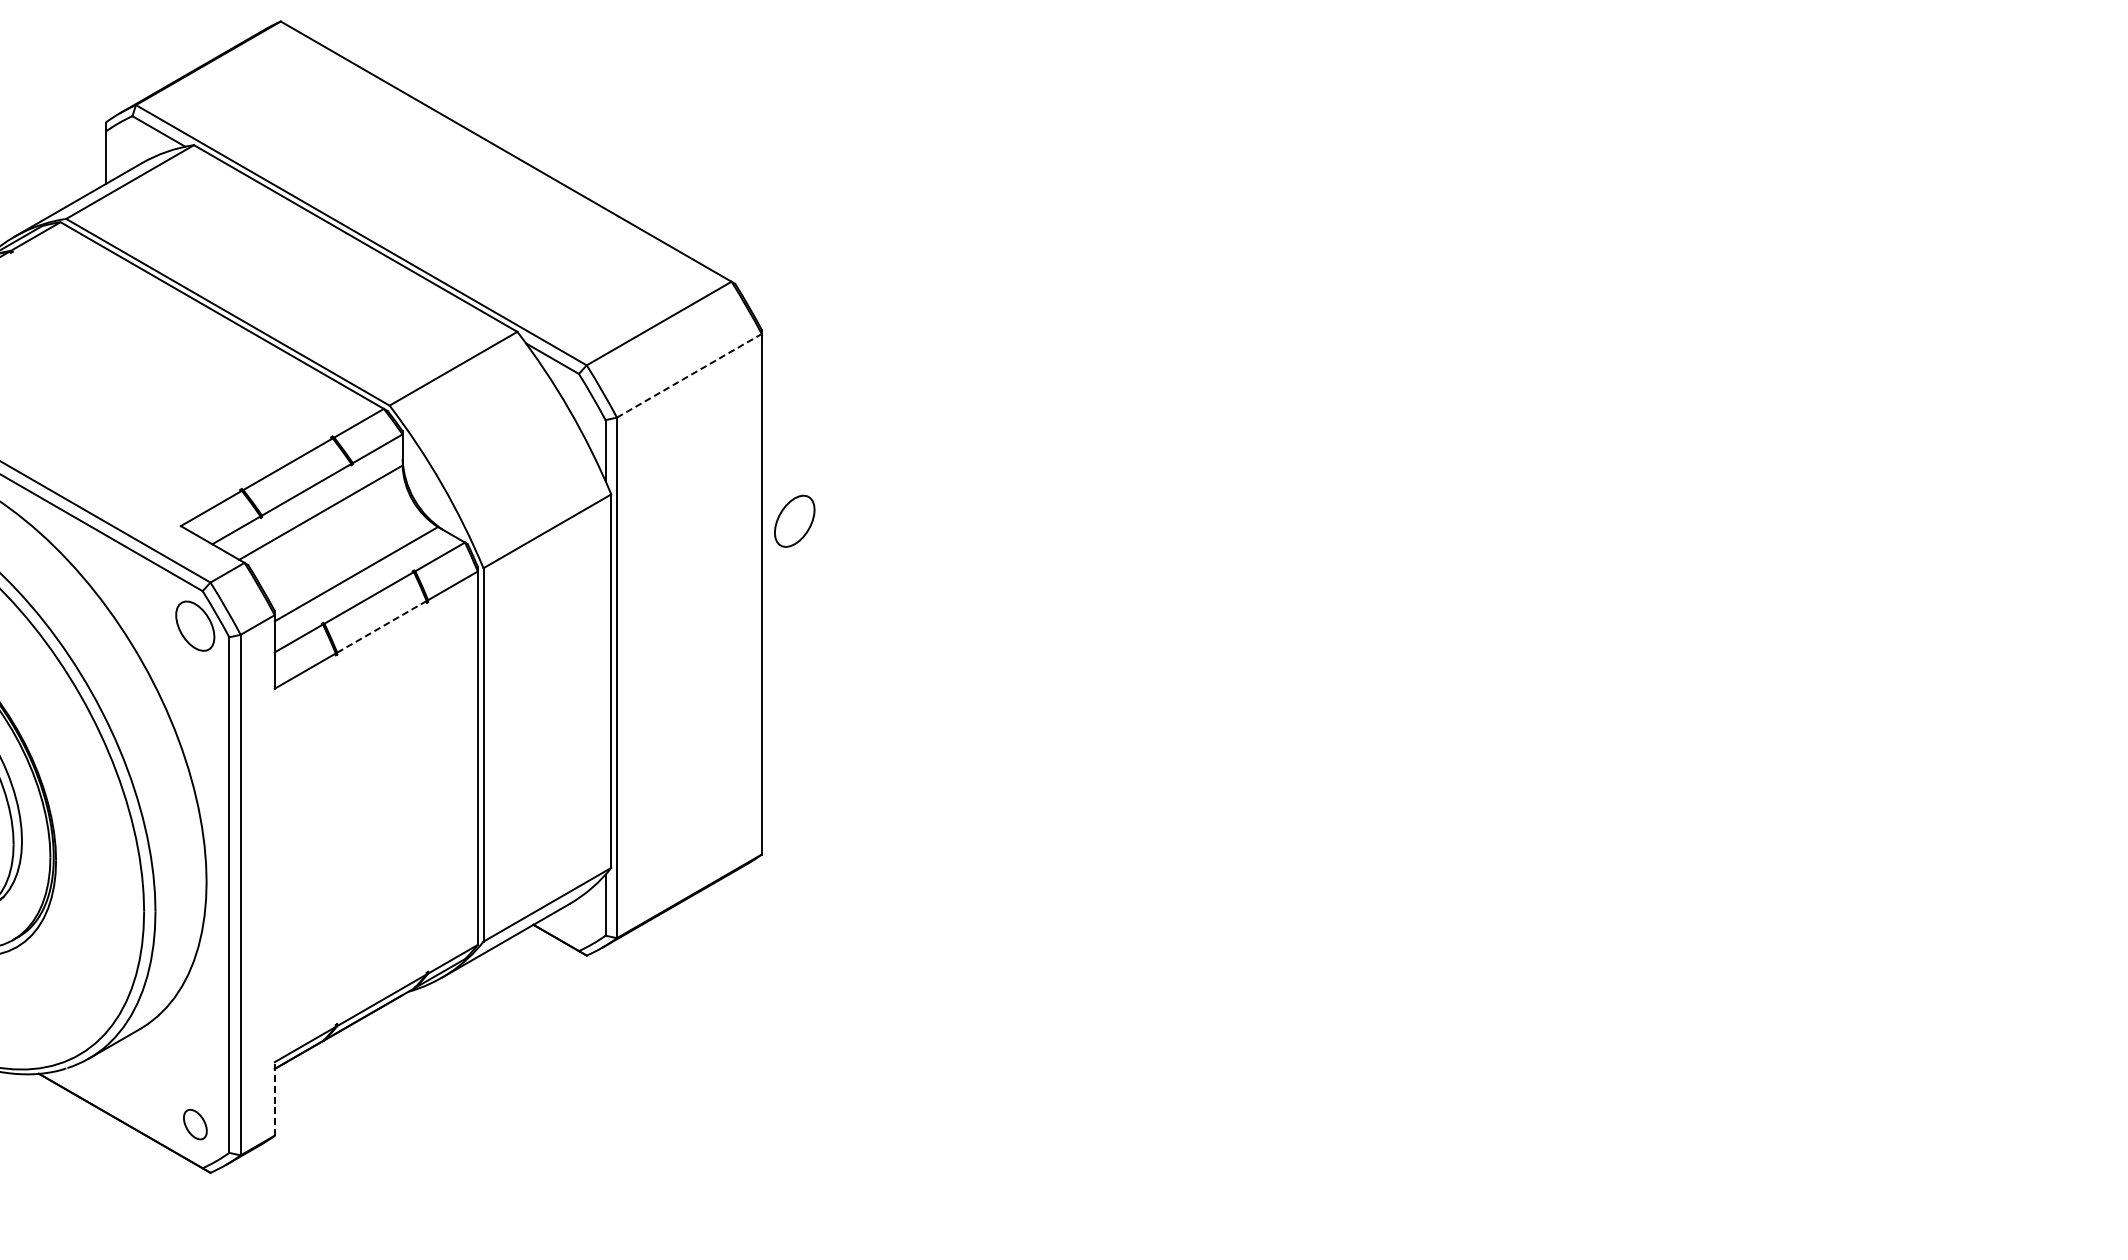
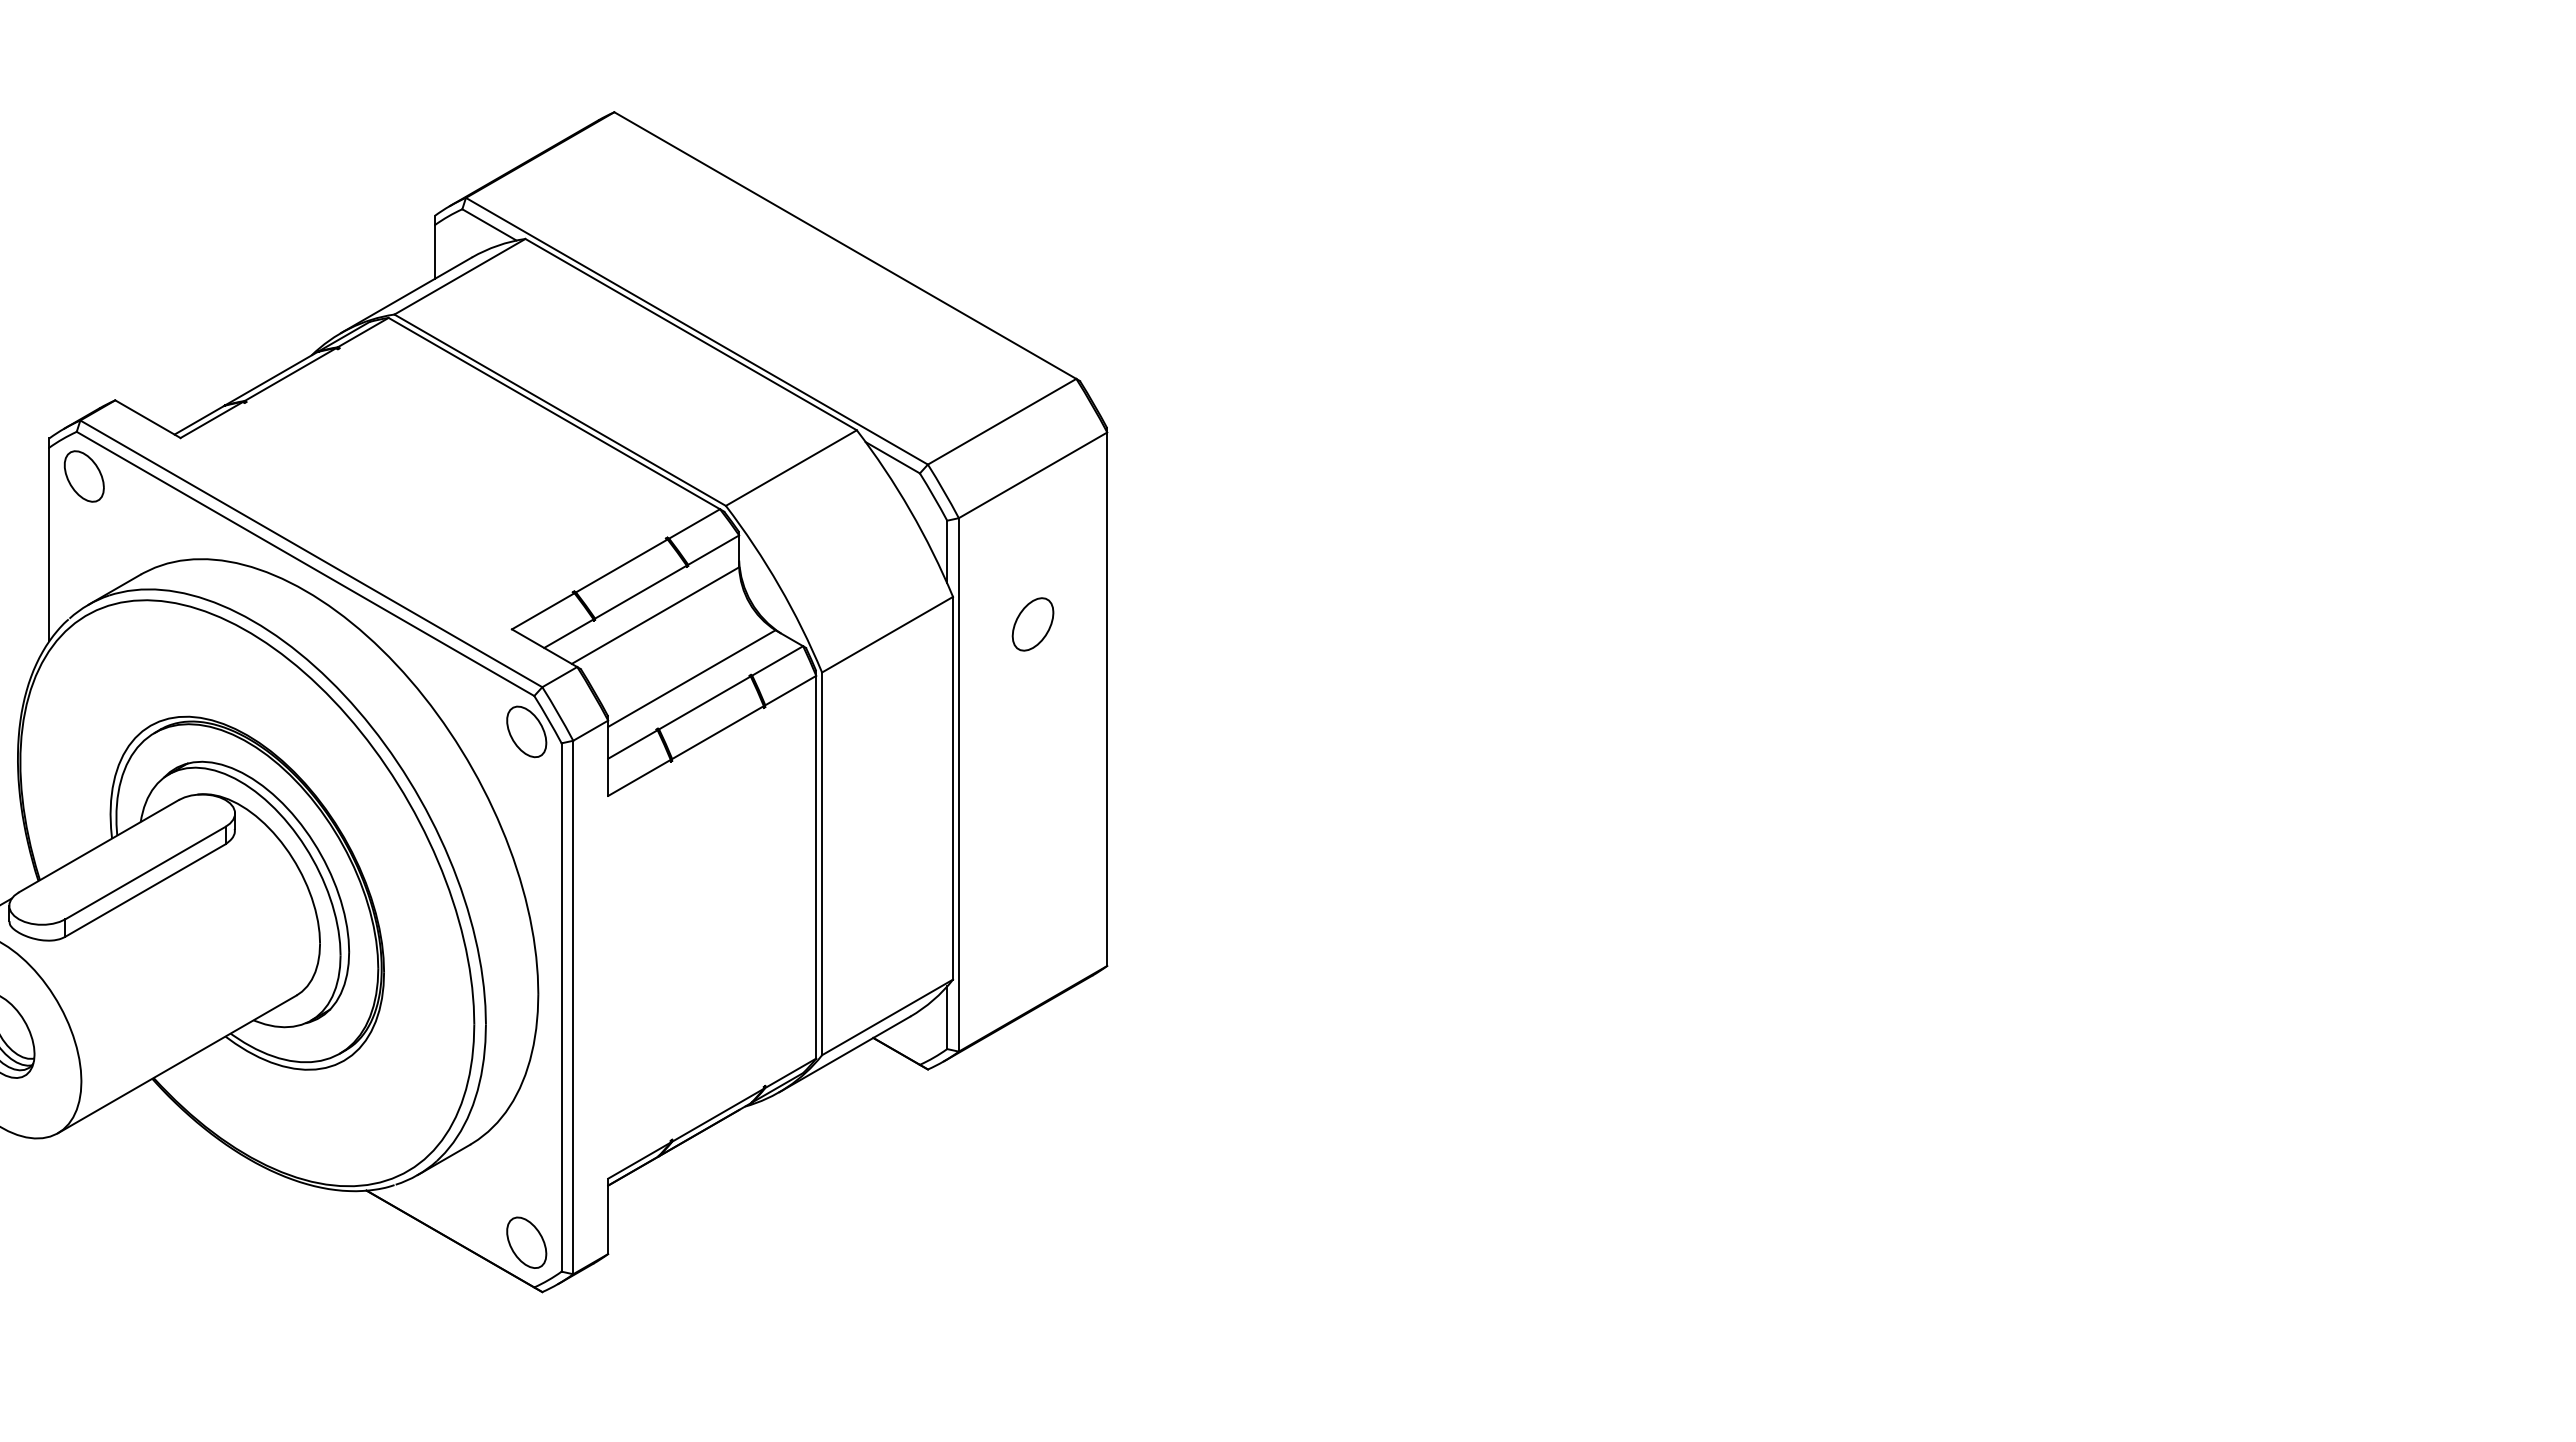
line: (689, 375) -> (1033, 475), dashed -> solid
part: (794, 521) -> (1032, 624), moved
line: (382, 626) -> (718, 732), dashed -> solid
line: (275, 1099) -> (608, 1216), dashed -> solid
part: (195, 1124) -> (526, 1242), size x1.67

